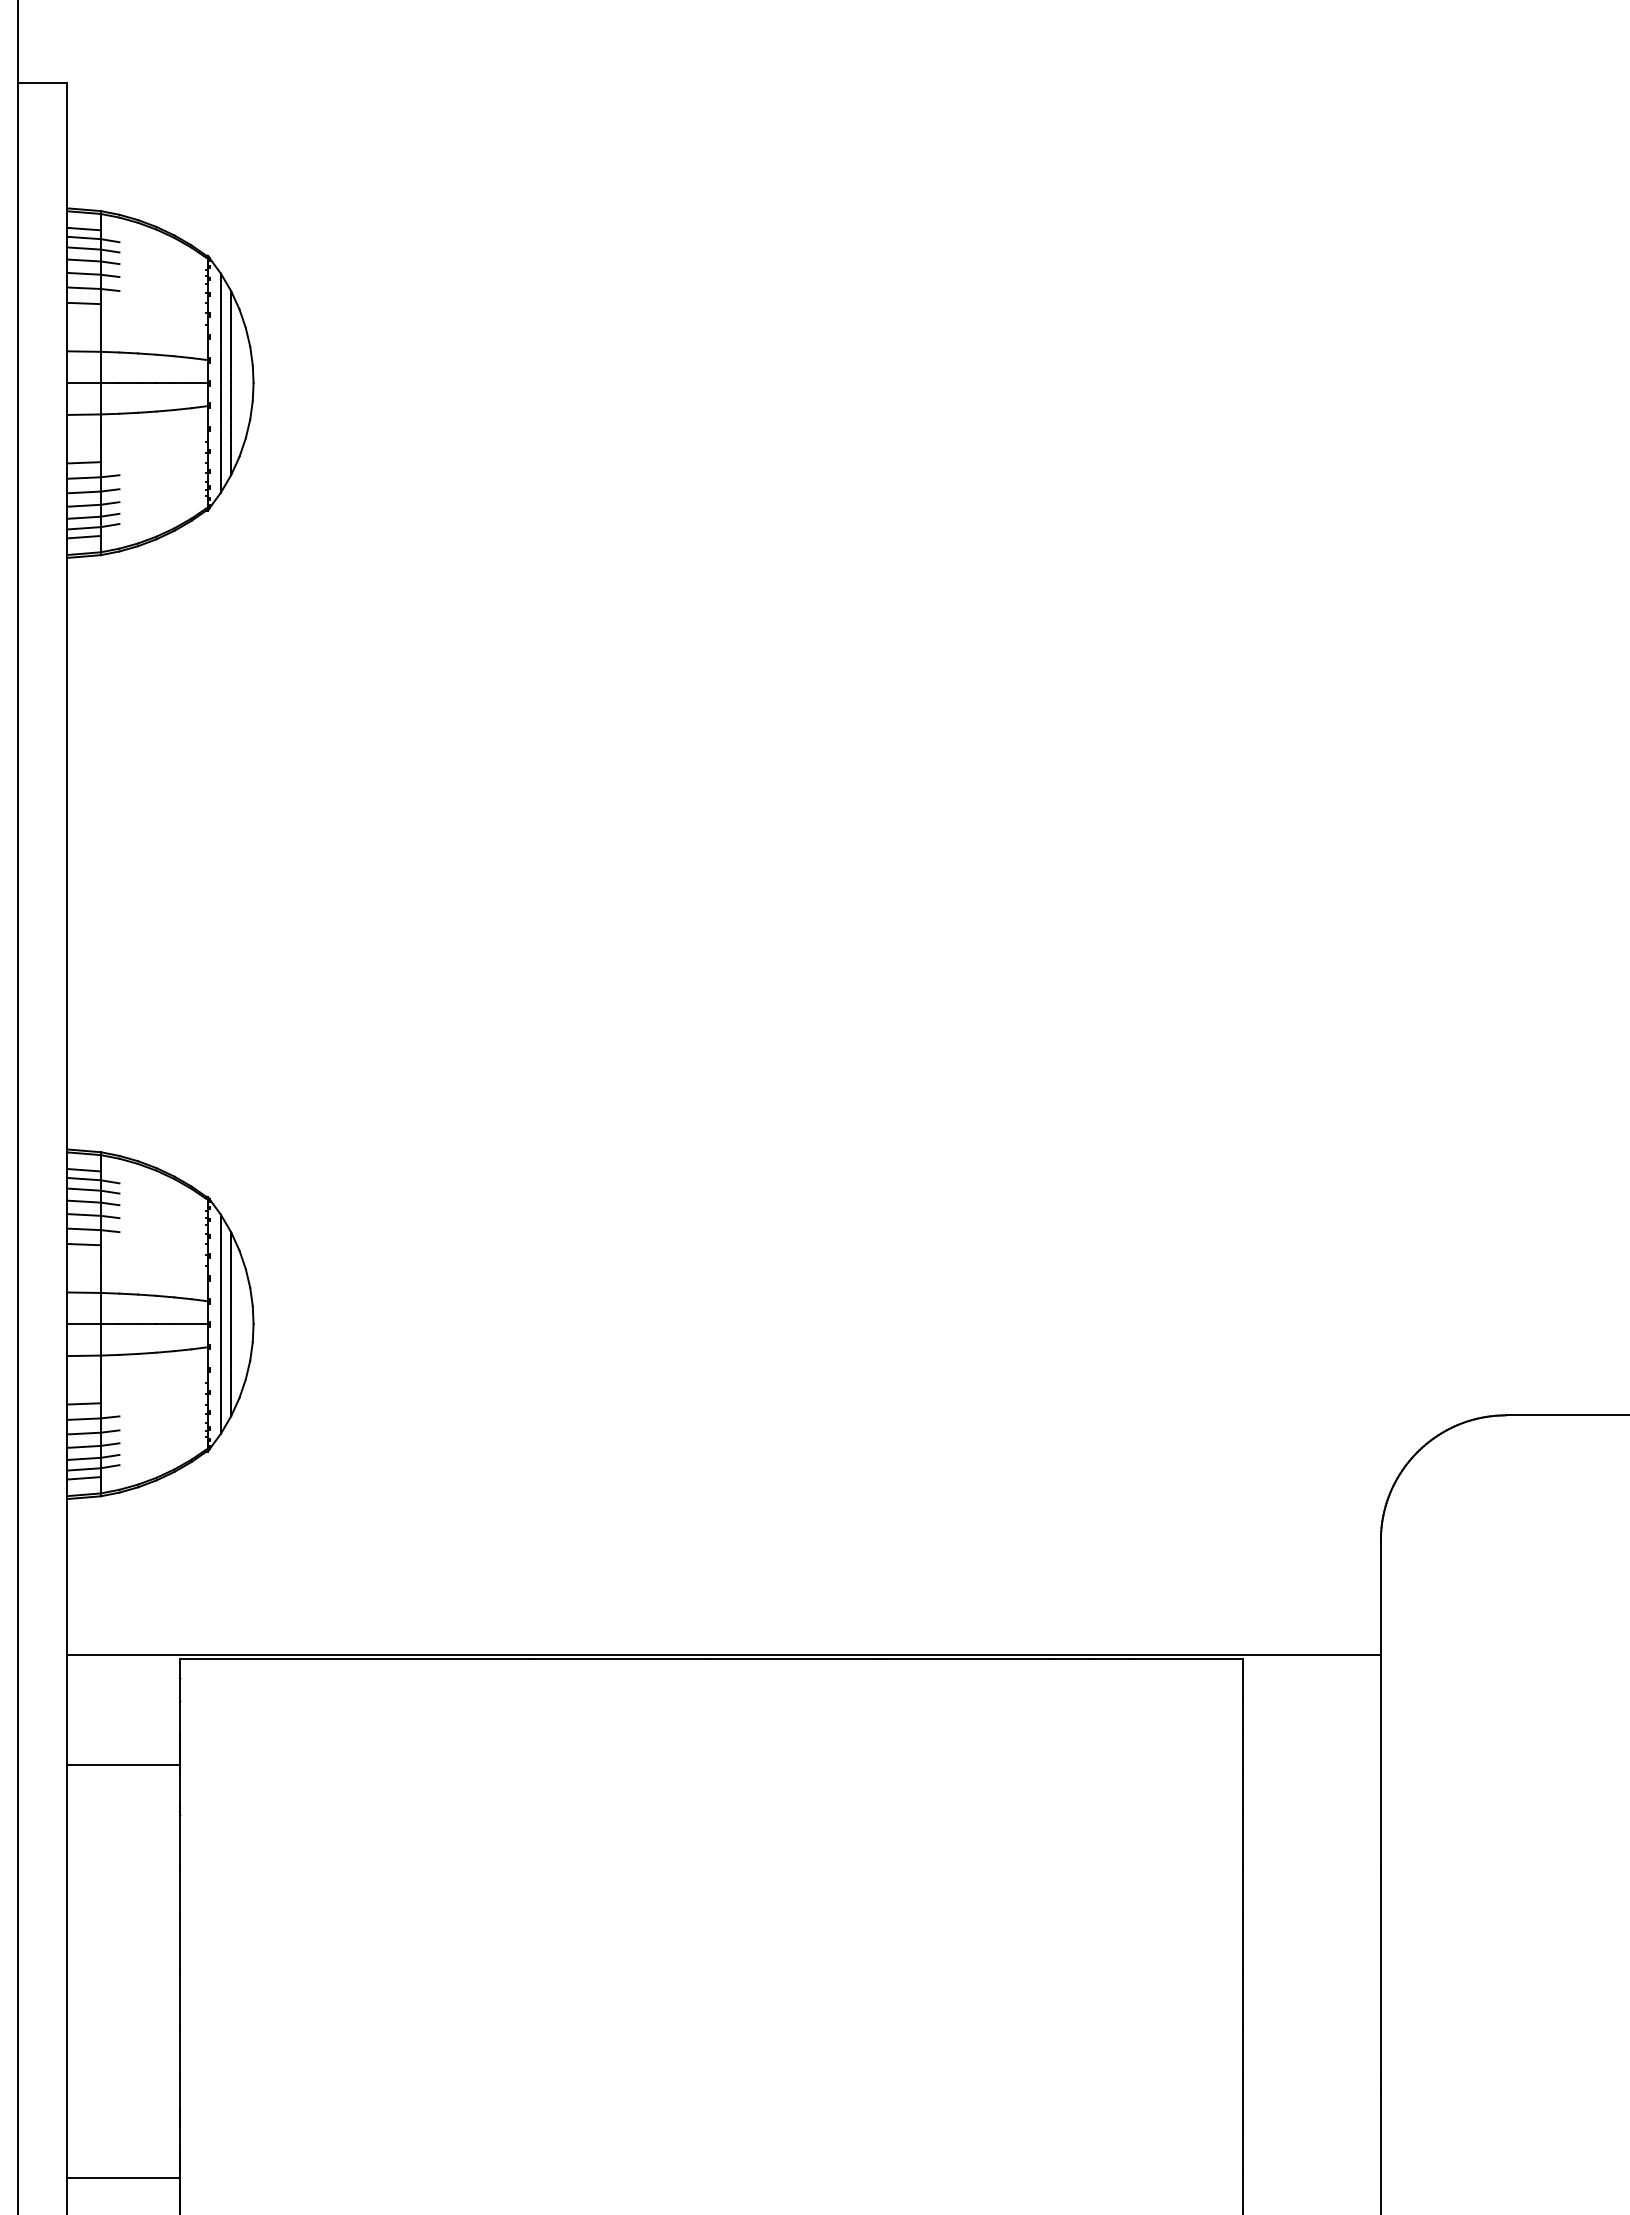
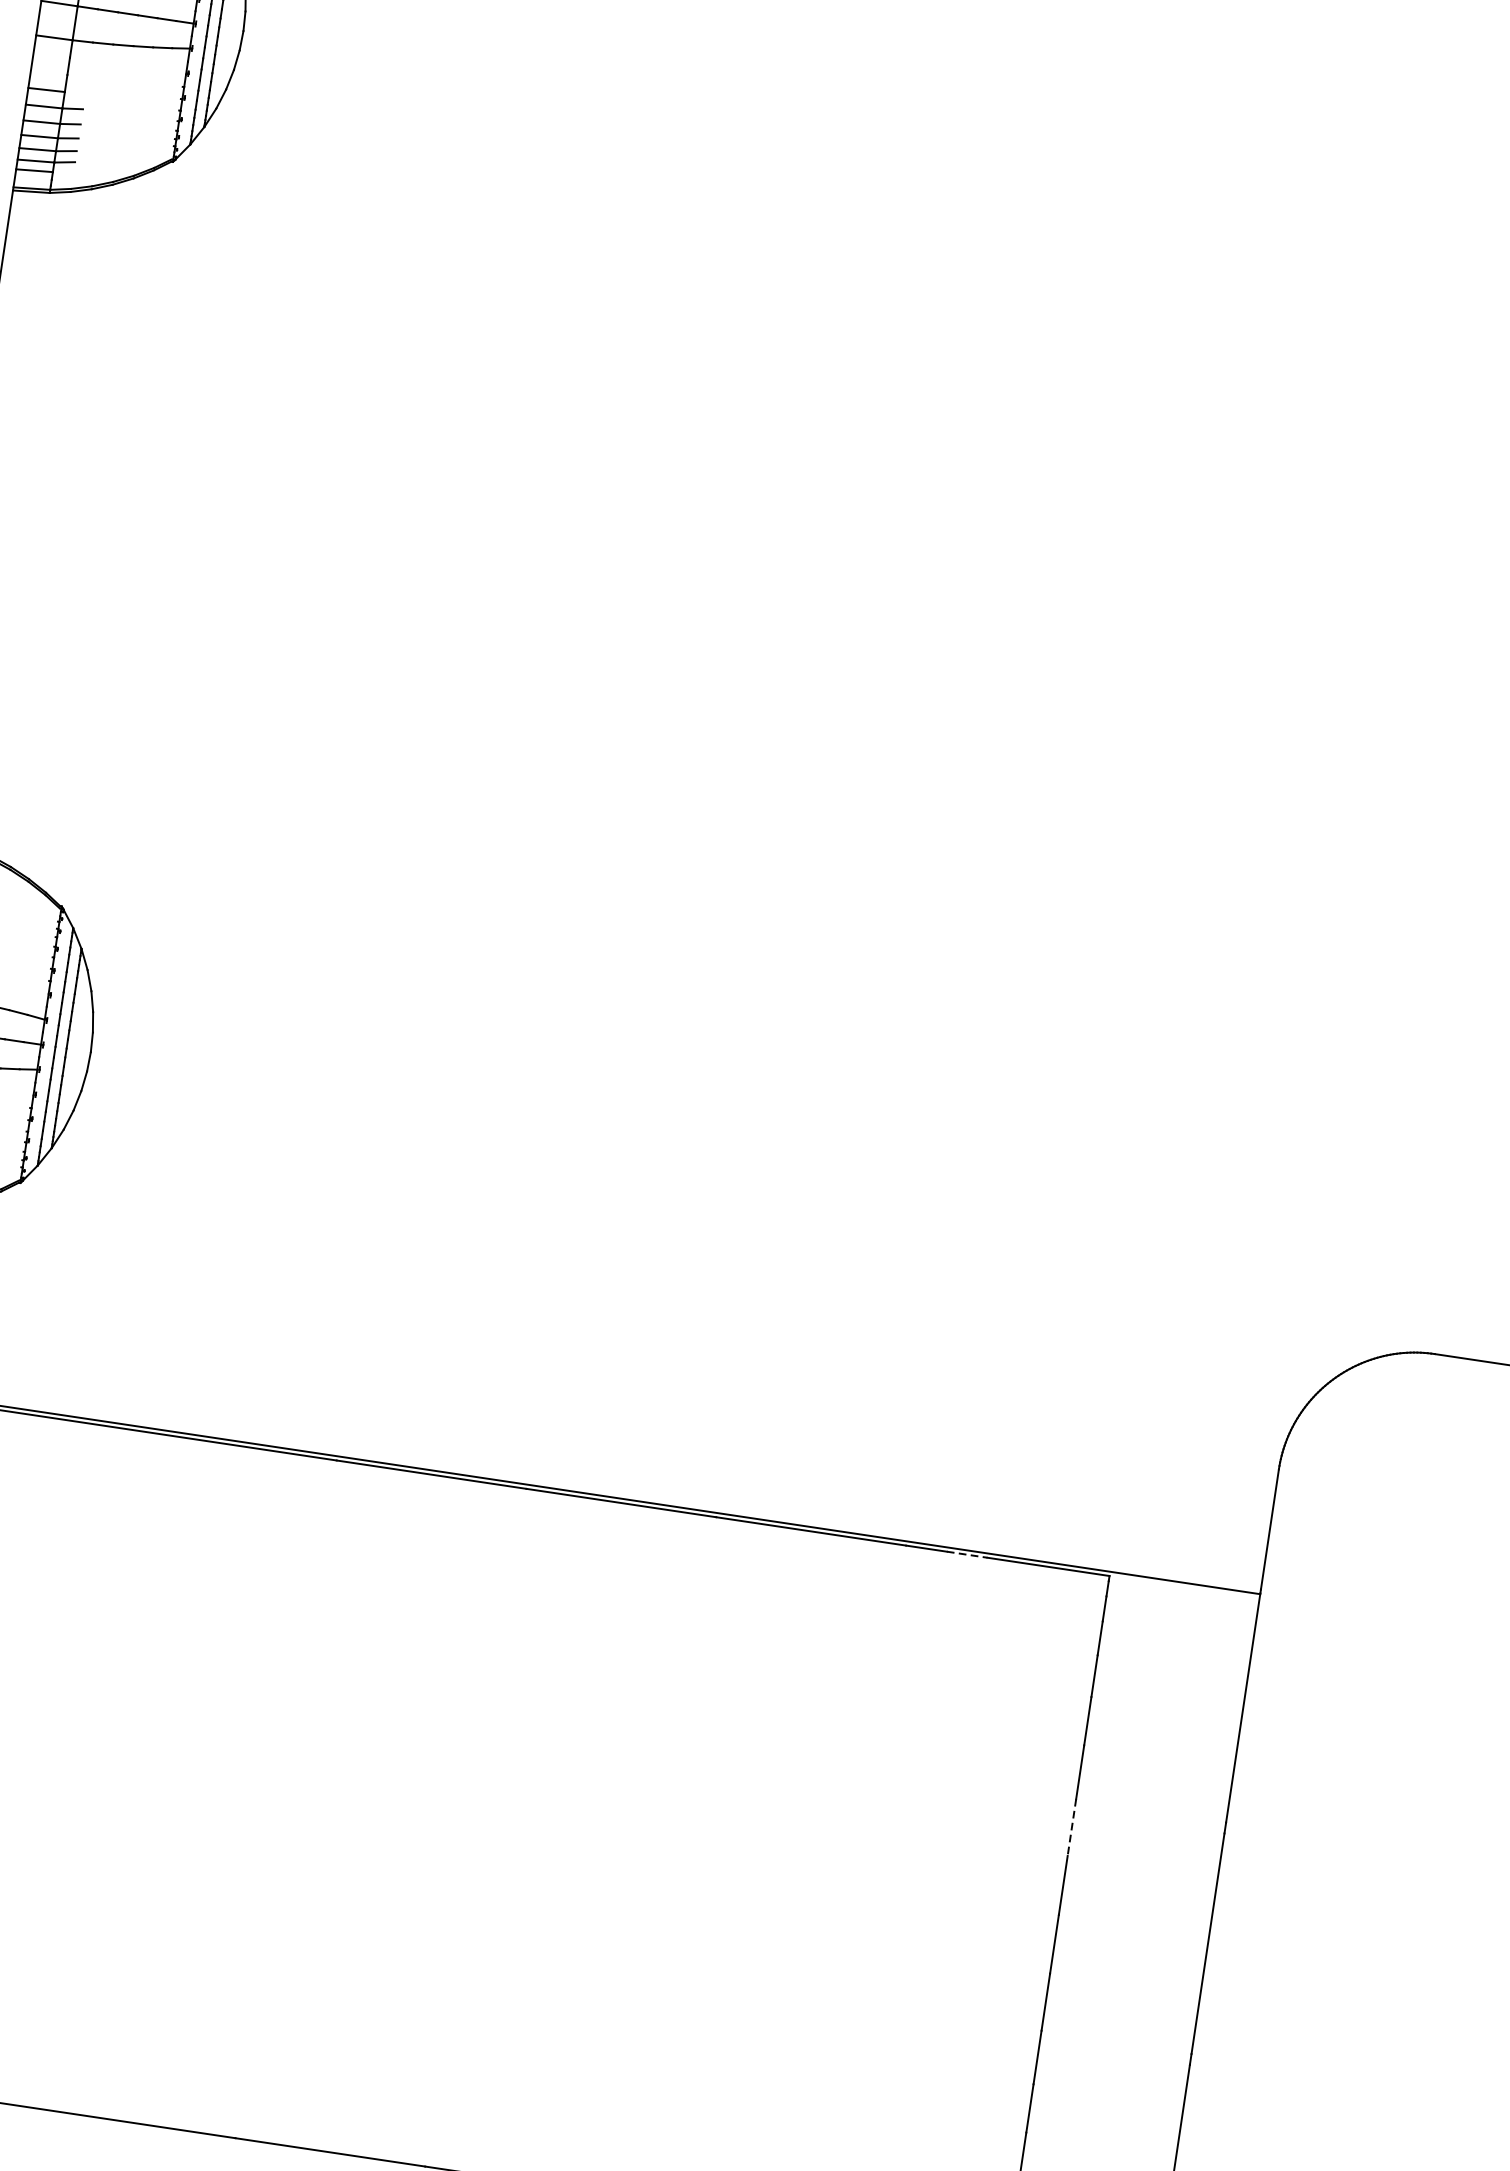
line: (1111, 1659) -> (967, 1554), solid -> dashed
line: (1242, 1891) -> (1071, 1827), solid -> dashed

